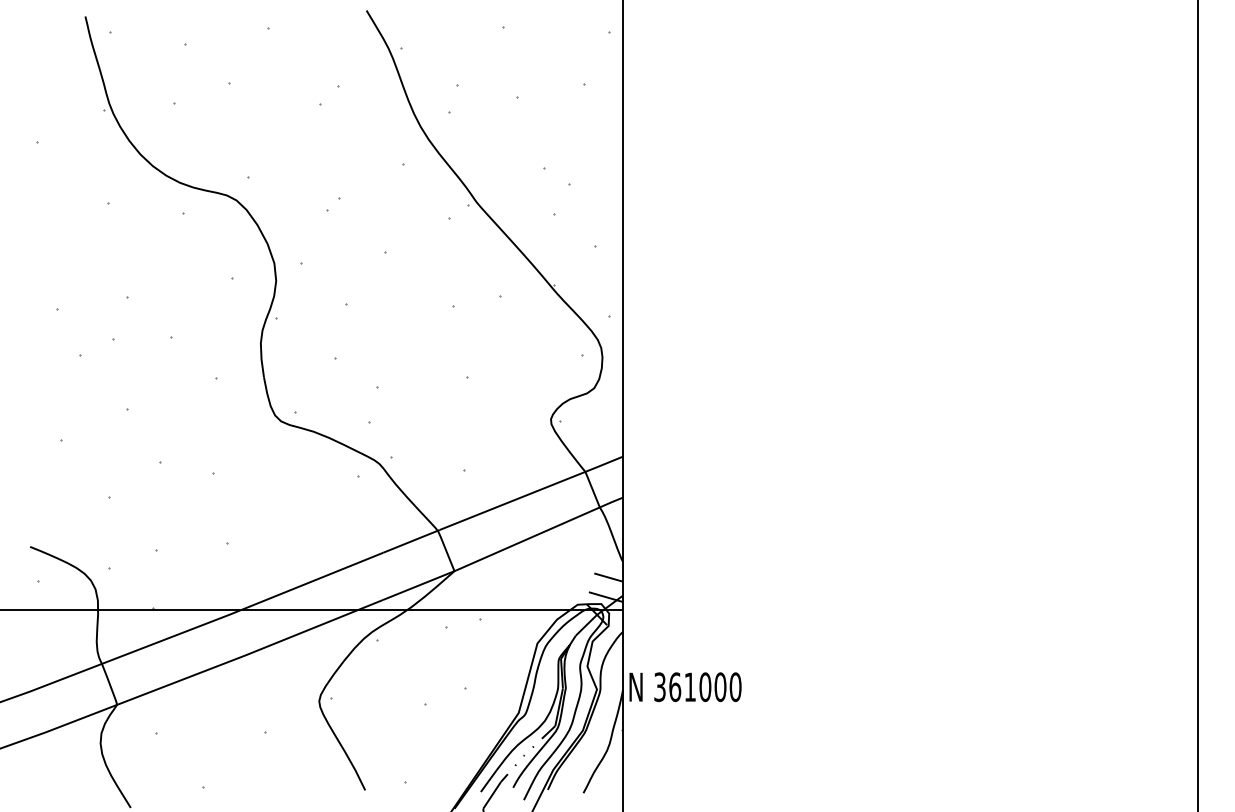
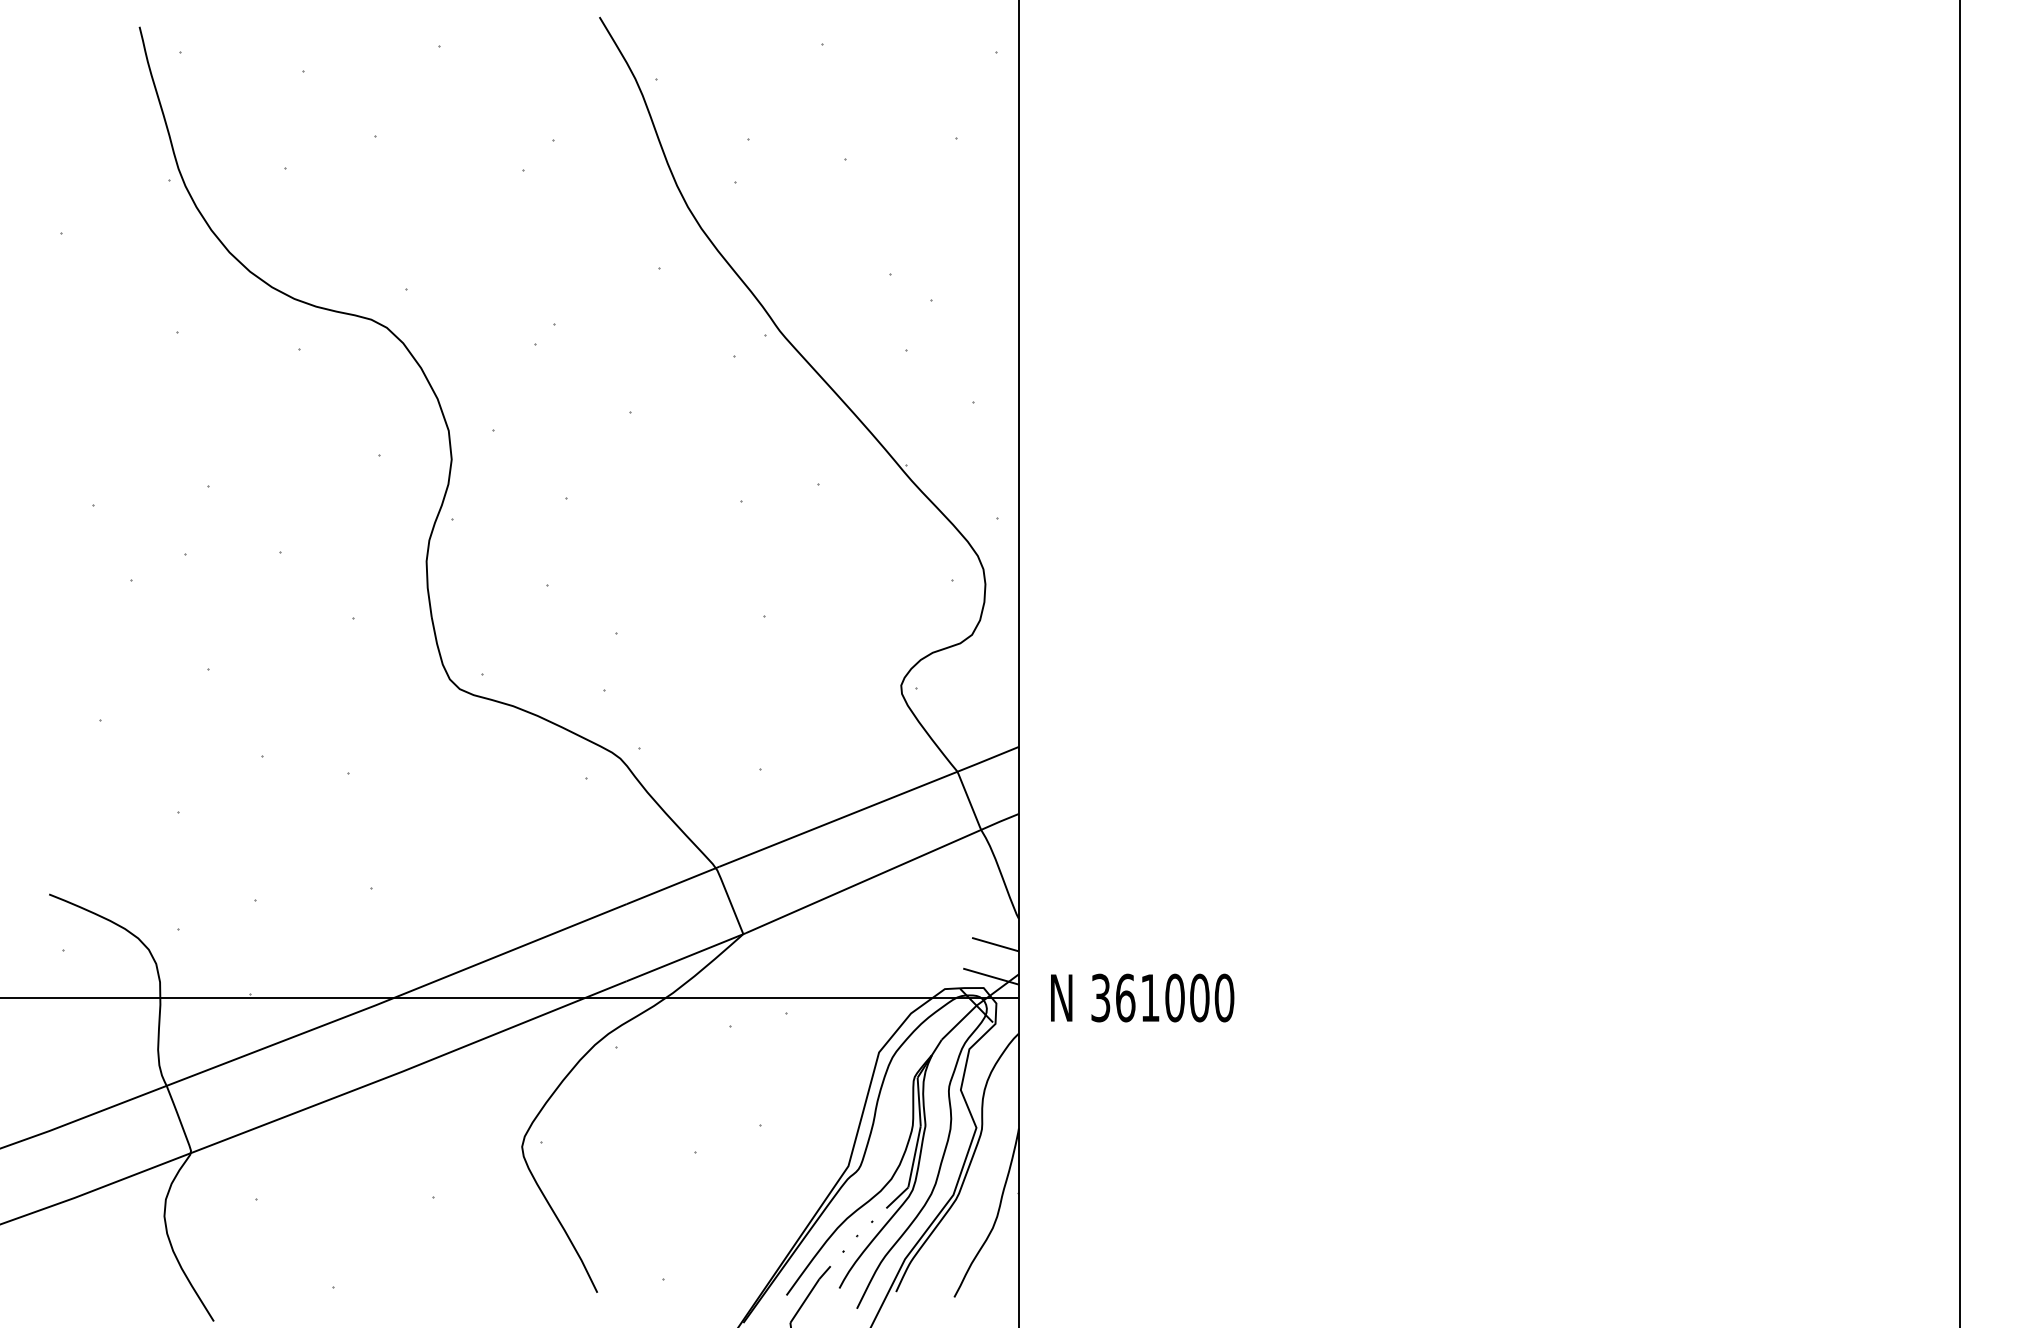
text: (685, 687) -> (1142, 998), moved

